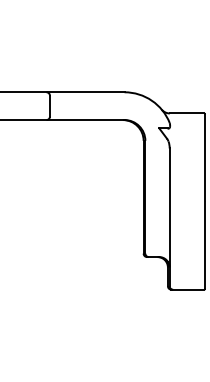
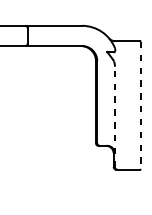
line: (205, 202) -> (141, 106), solid -> dashed
line: (169, 217) -> (114, 117), solid -> dashed

